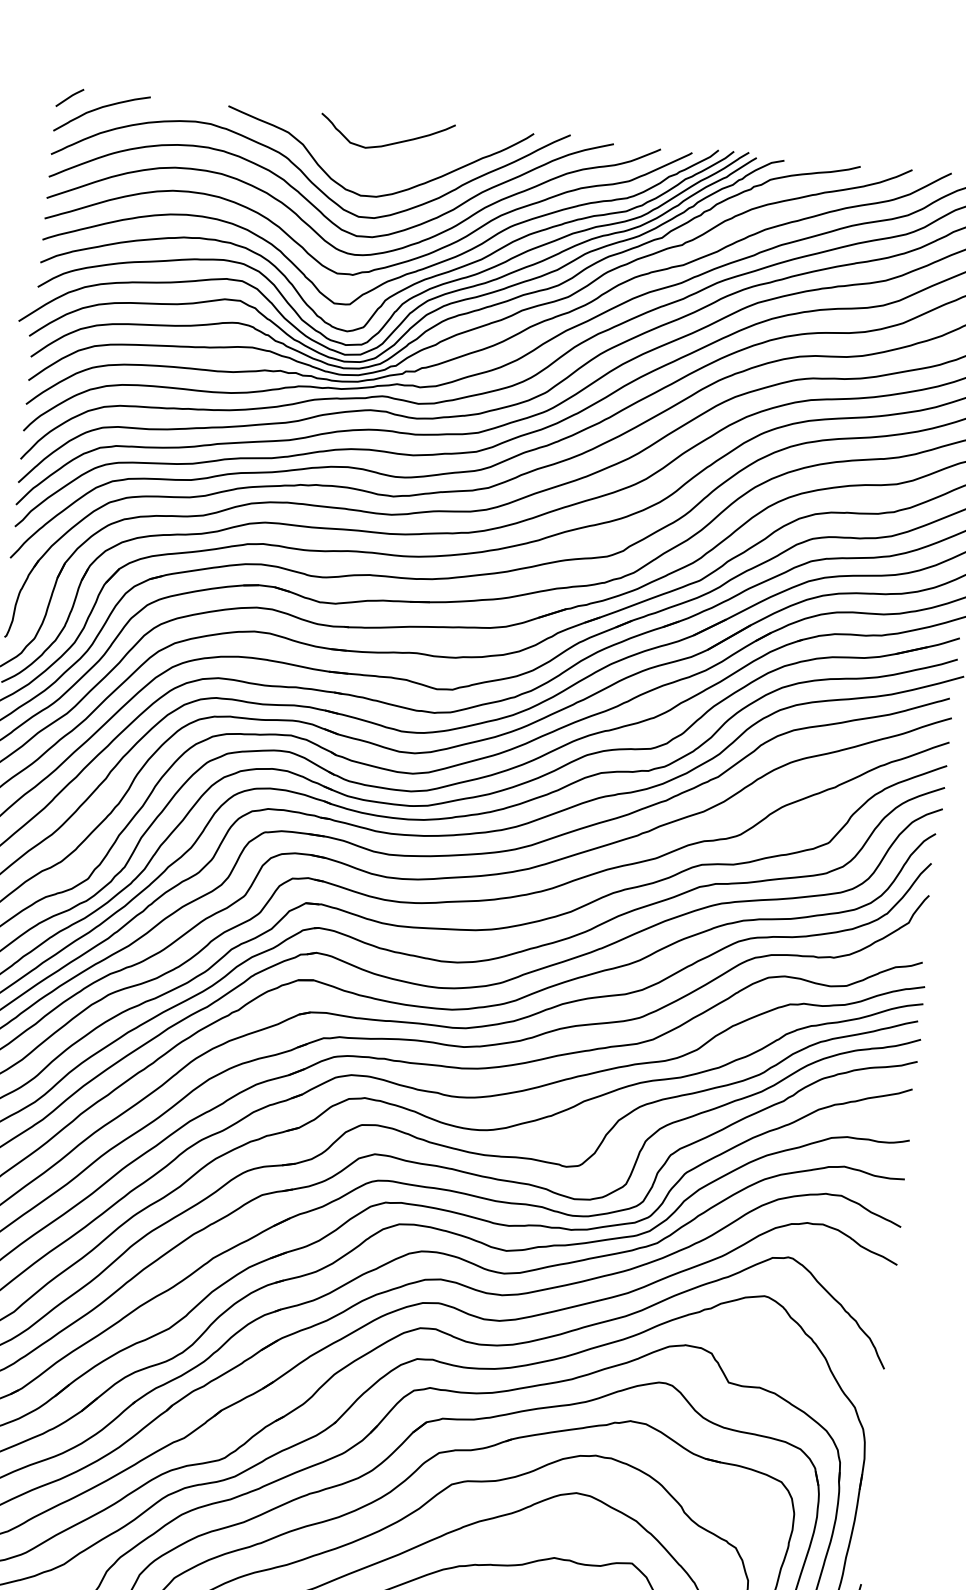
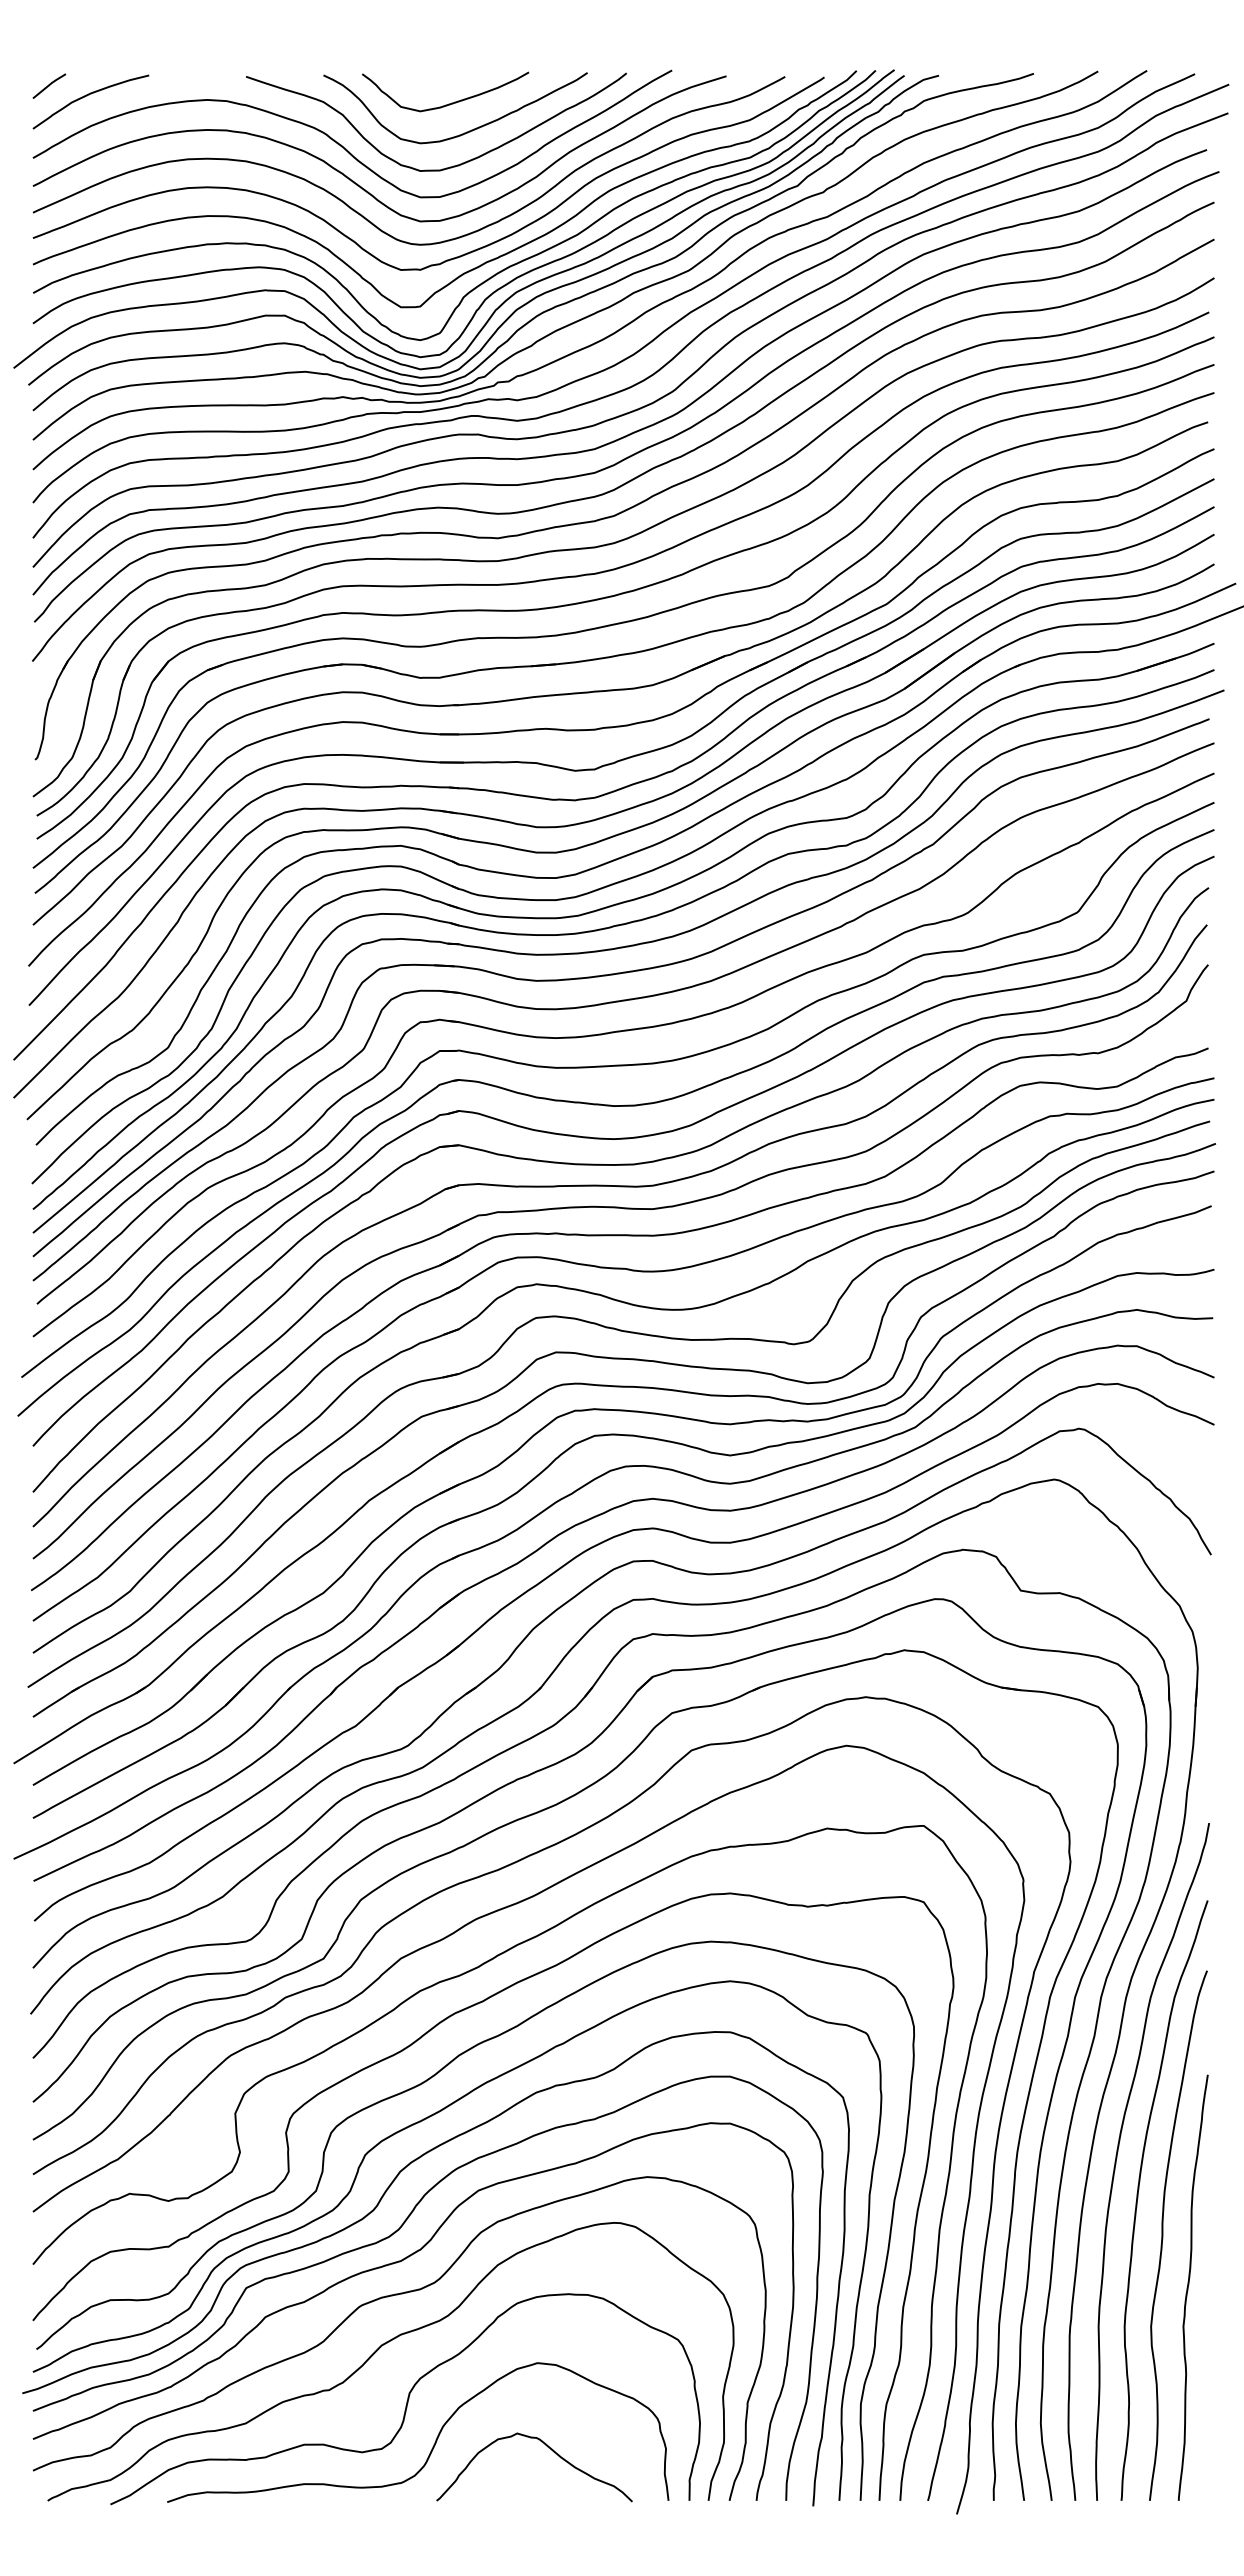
curve: (400, 167) -> (466, 131), added

